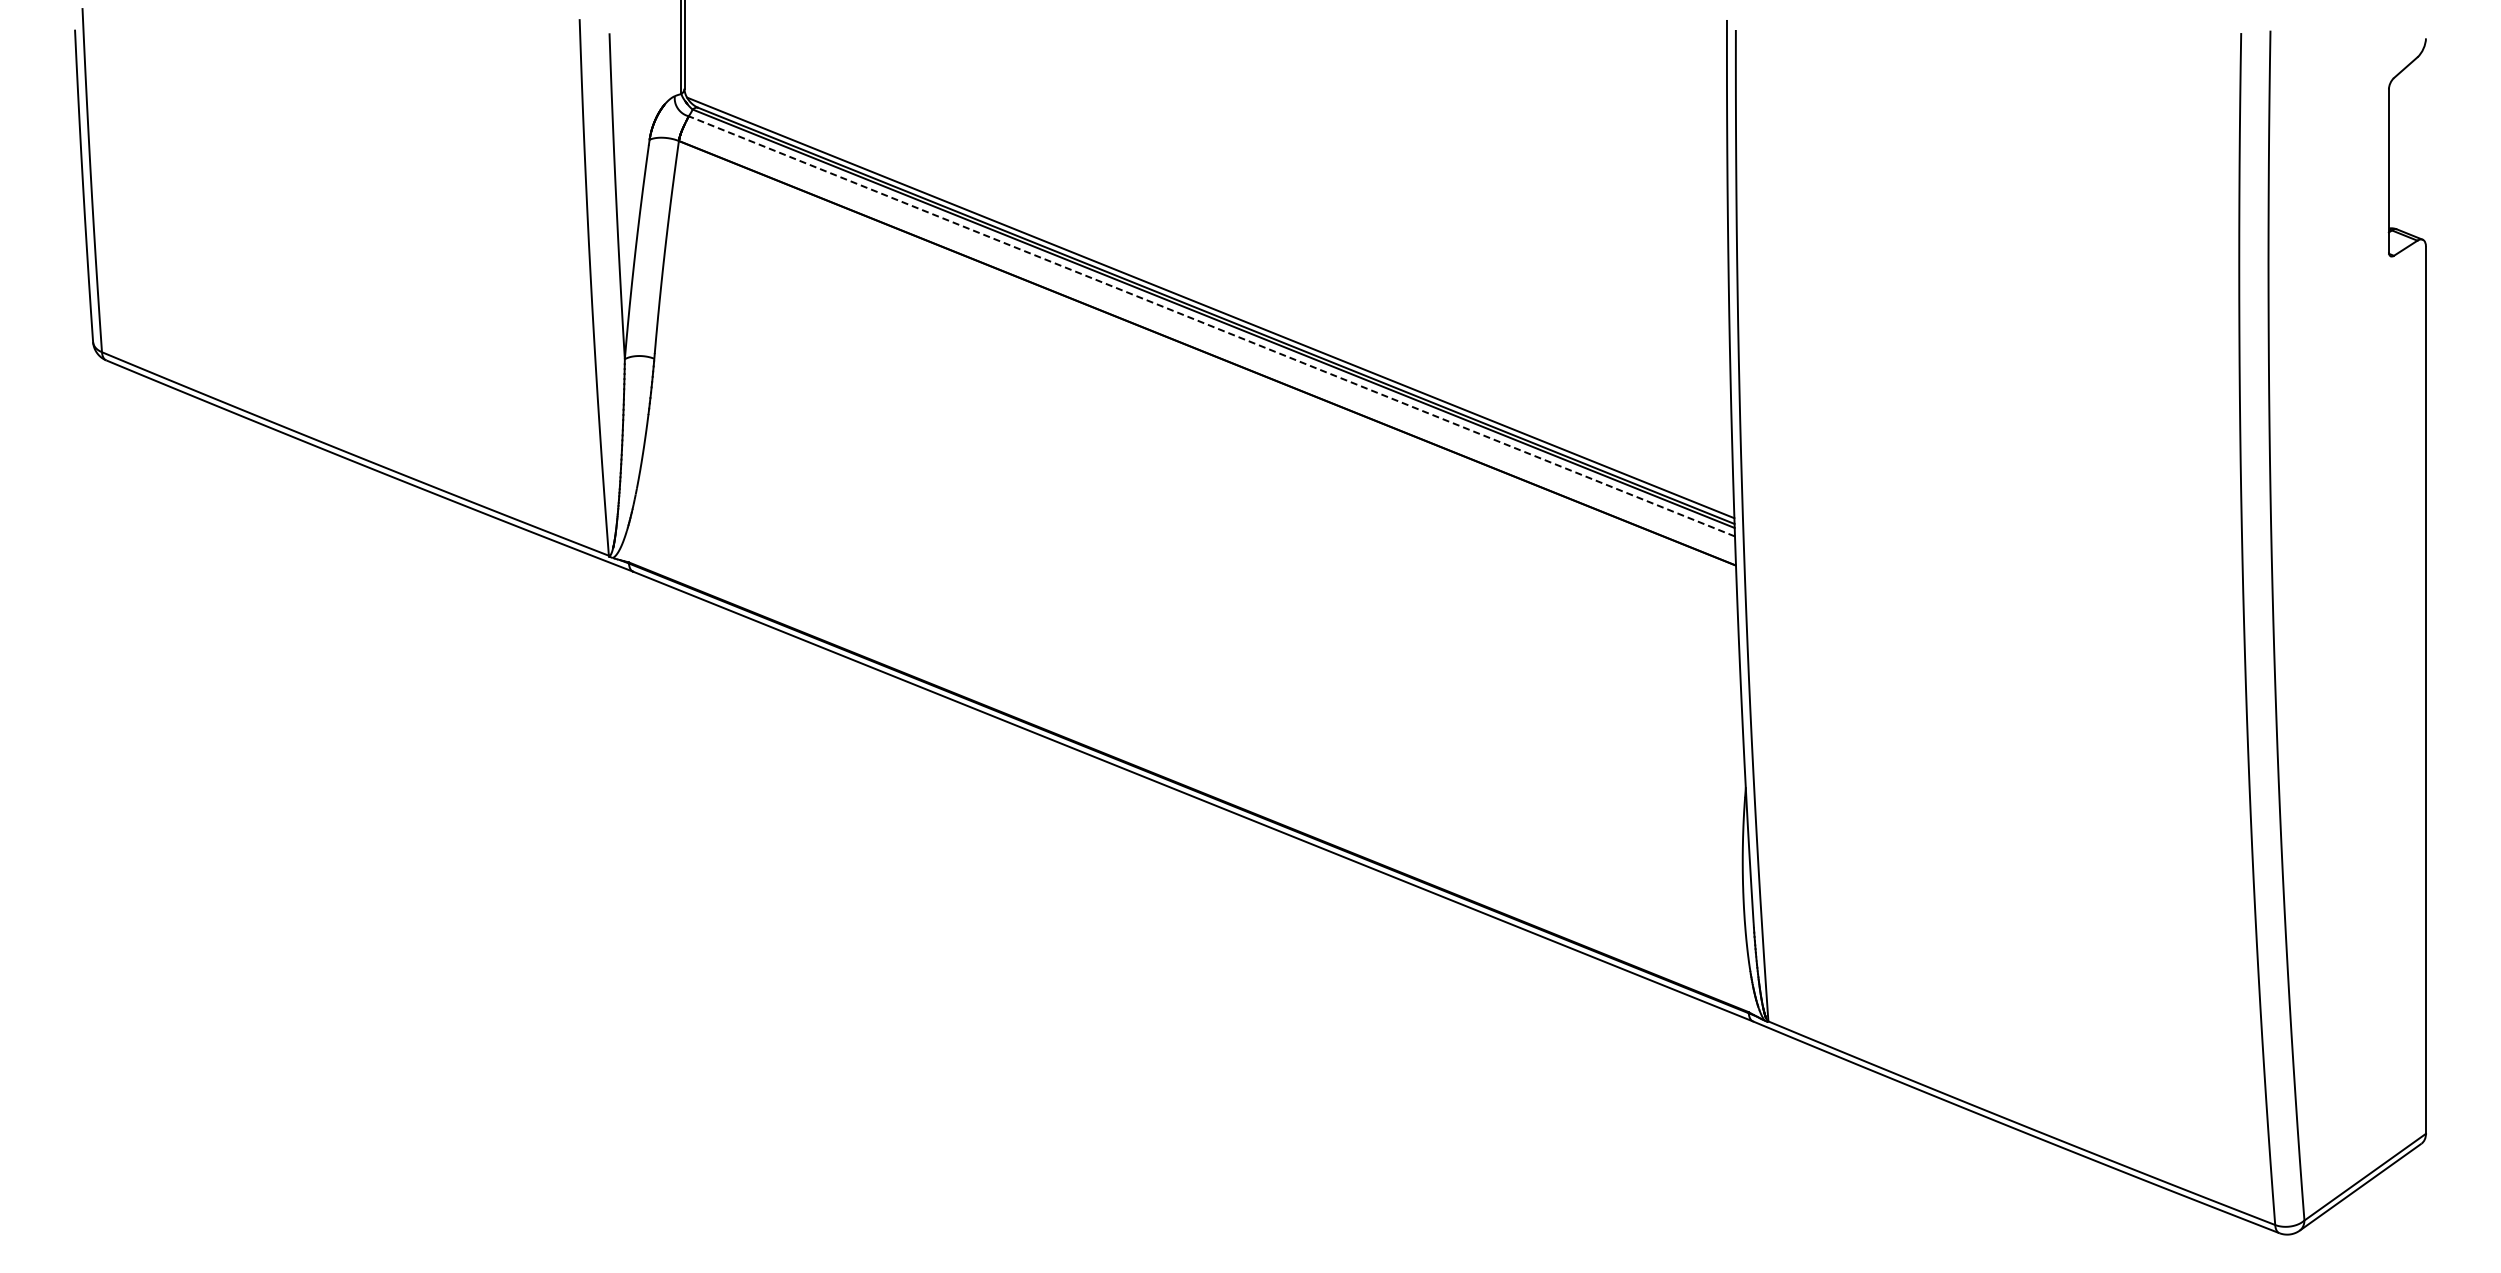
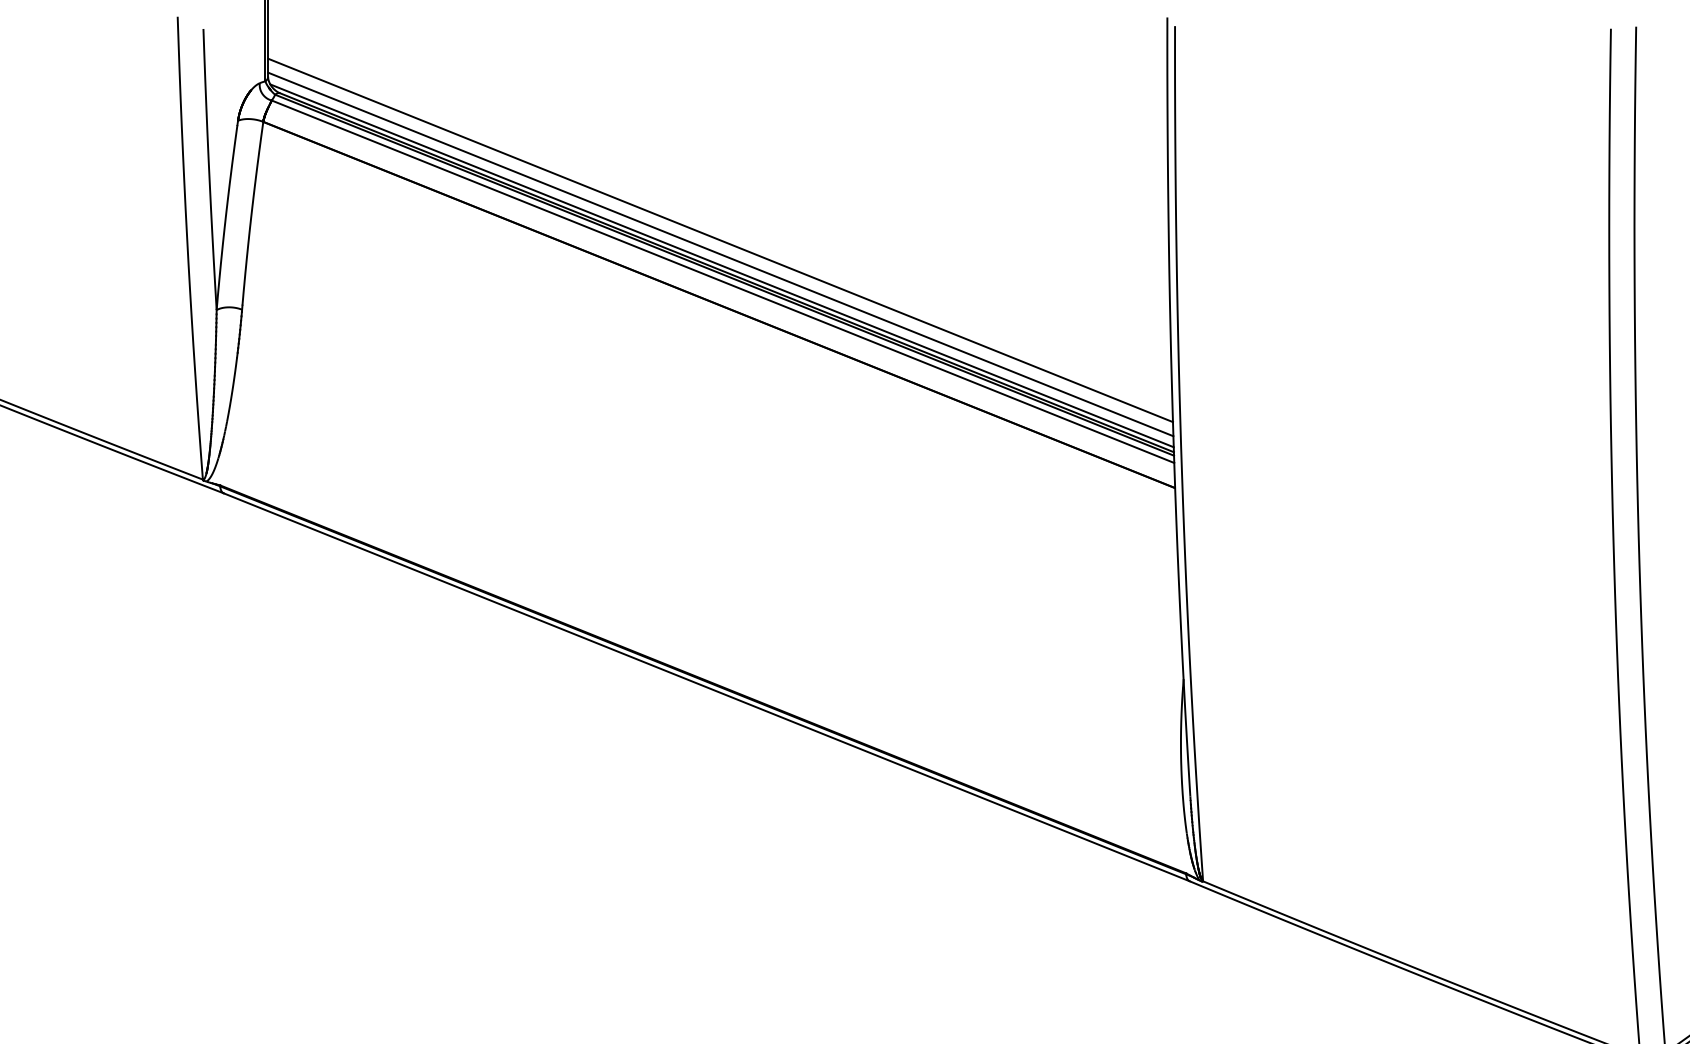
line: (1208, 278) -> (720, 240), added
line: (1208, 294) -> (720, 254), added
line: (1211, 326) -> (722, 281), dashed -> solid

